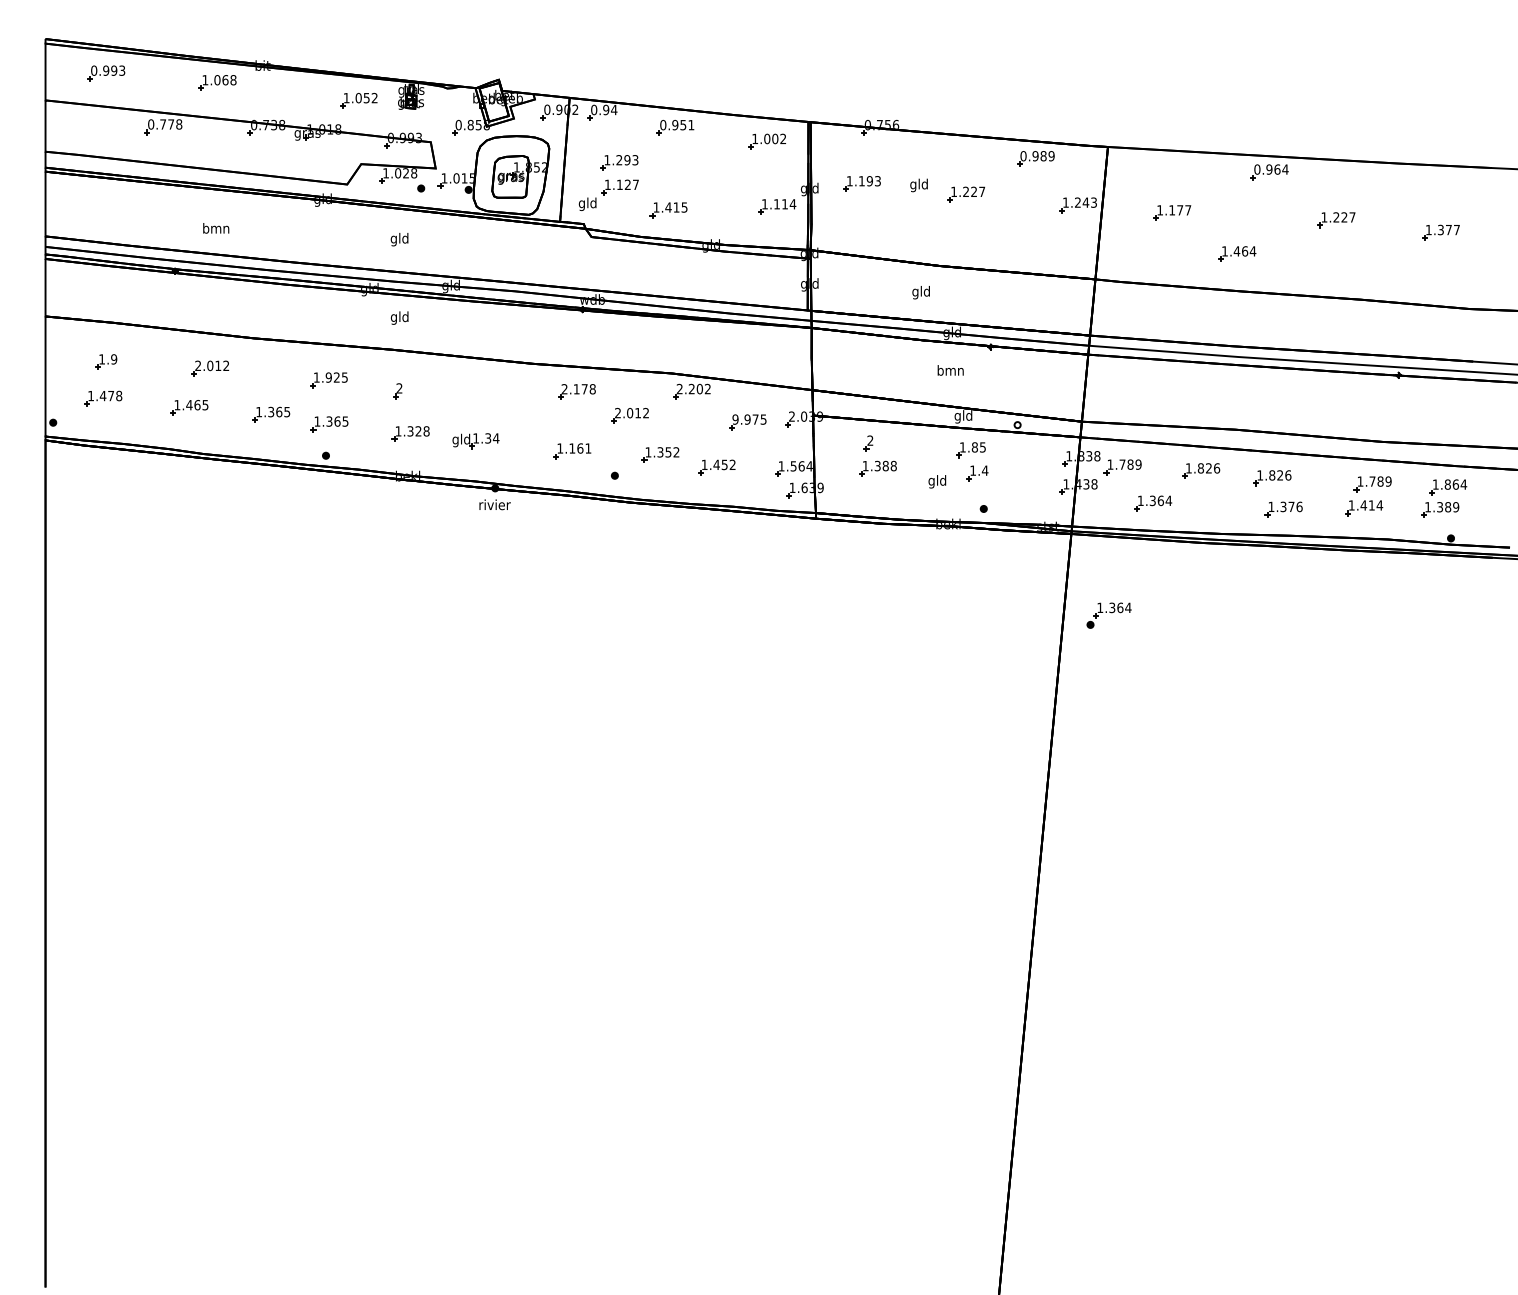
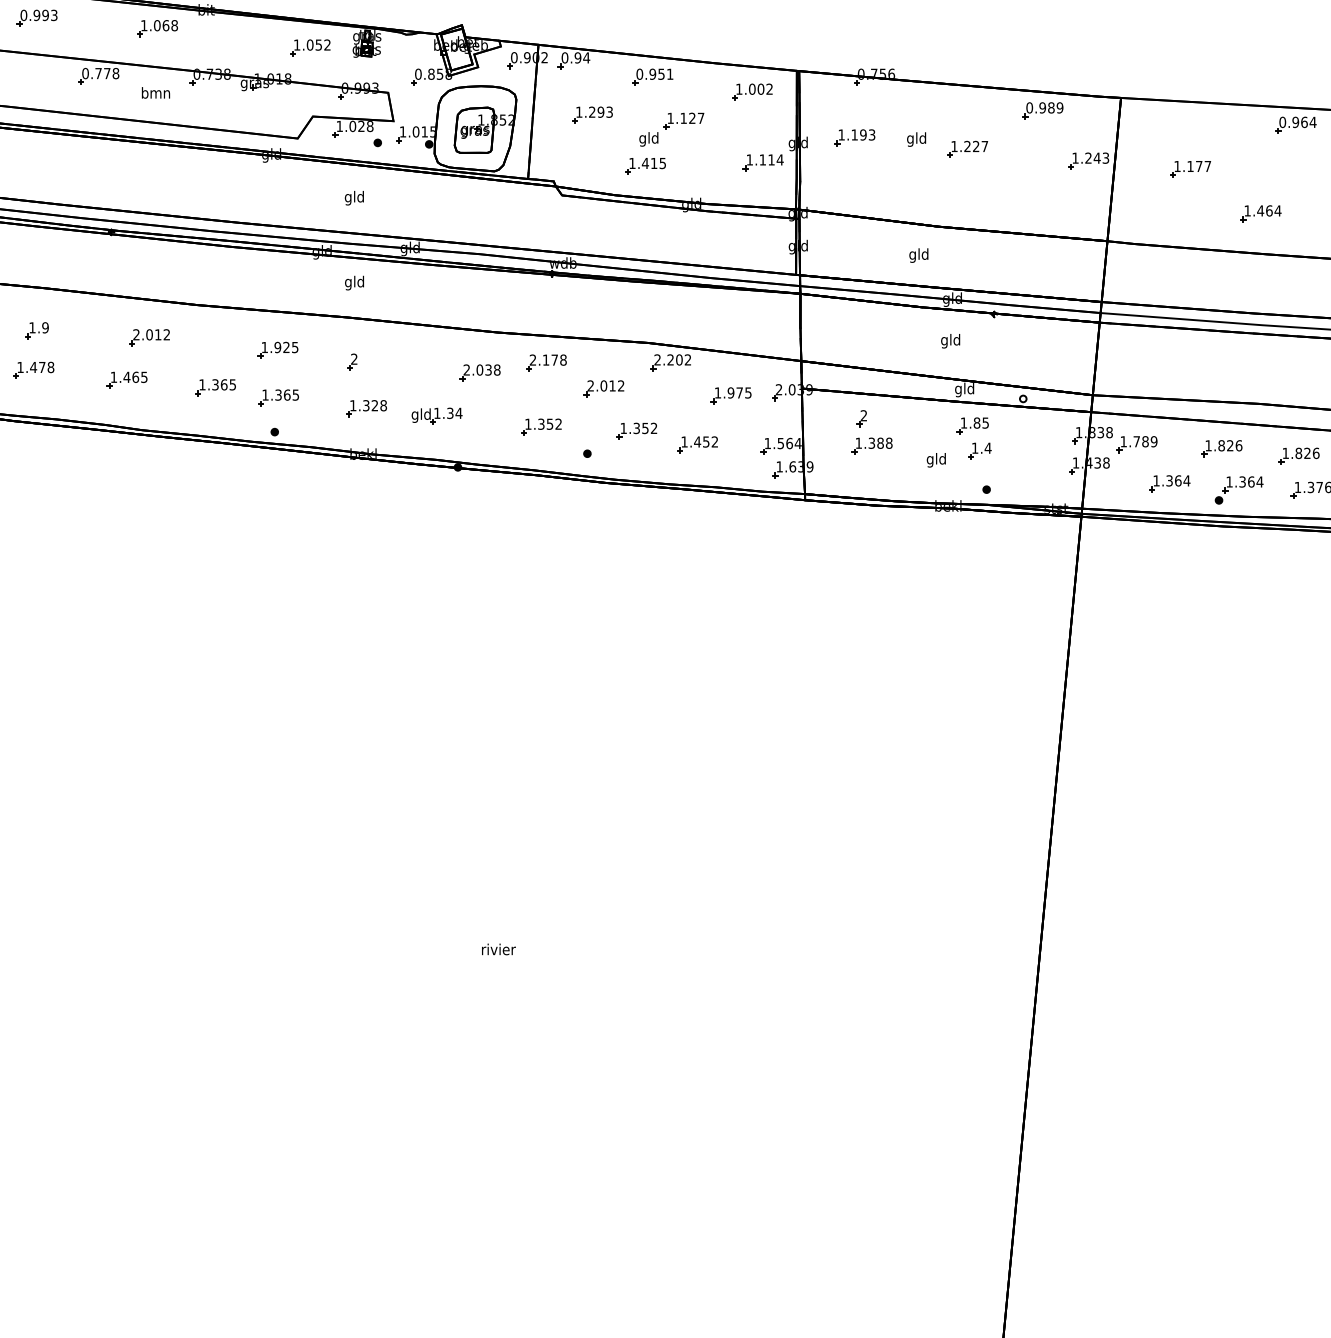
part: (608, 194) -> (671, 128), moved
text: (216, 228) -> (156, 93), moved
text: (950, 371) -> (950, 340), bmn -> gld
part: (515, 401) -> (479, 373), added
text: (735, 419) -> (717, 392), 9.975 -> 1.975
text: (580, 448) -> (550, 424), 1.161 -> 1.352
text: (494, 504) -> (498, 949), moved
part: (1108, 615) -> (1238, 490), moved

